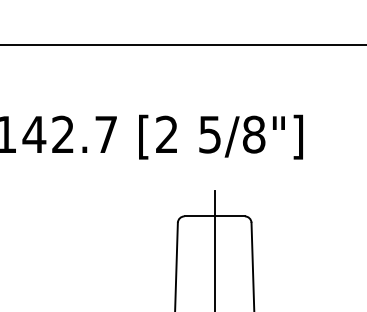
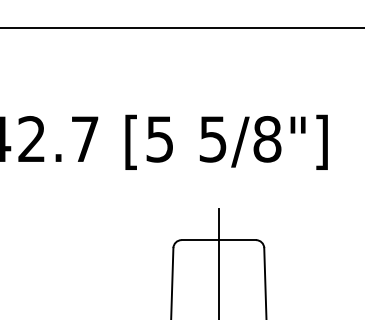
text: (166, 134) -> (159, 139), [2 -> [5

